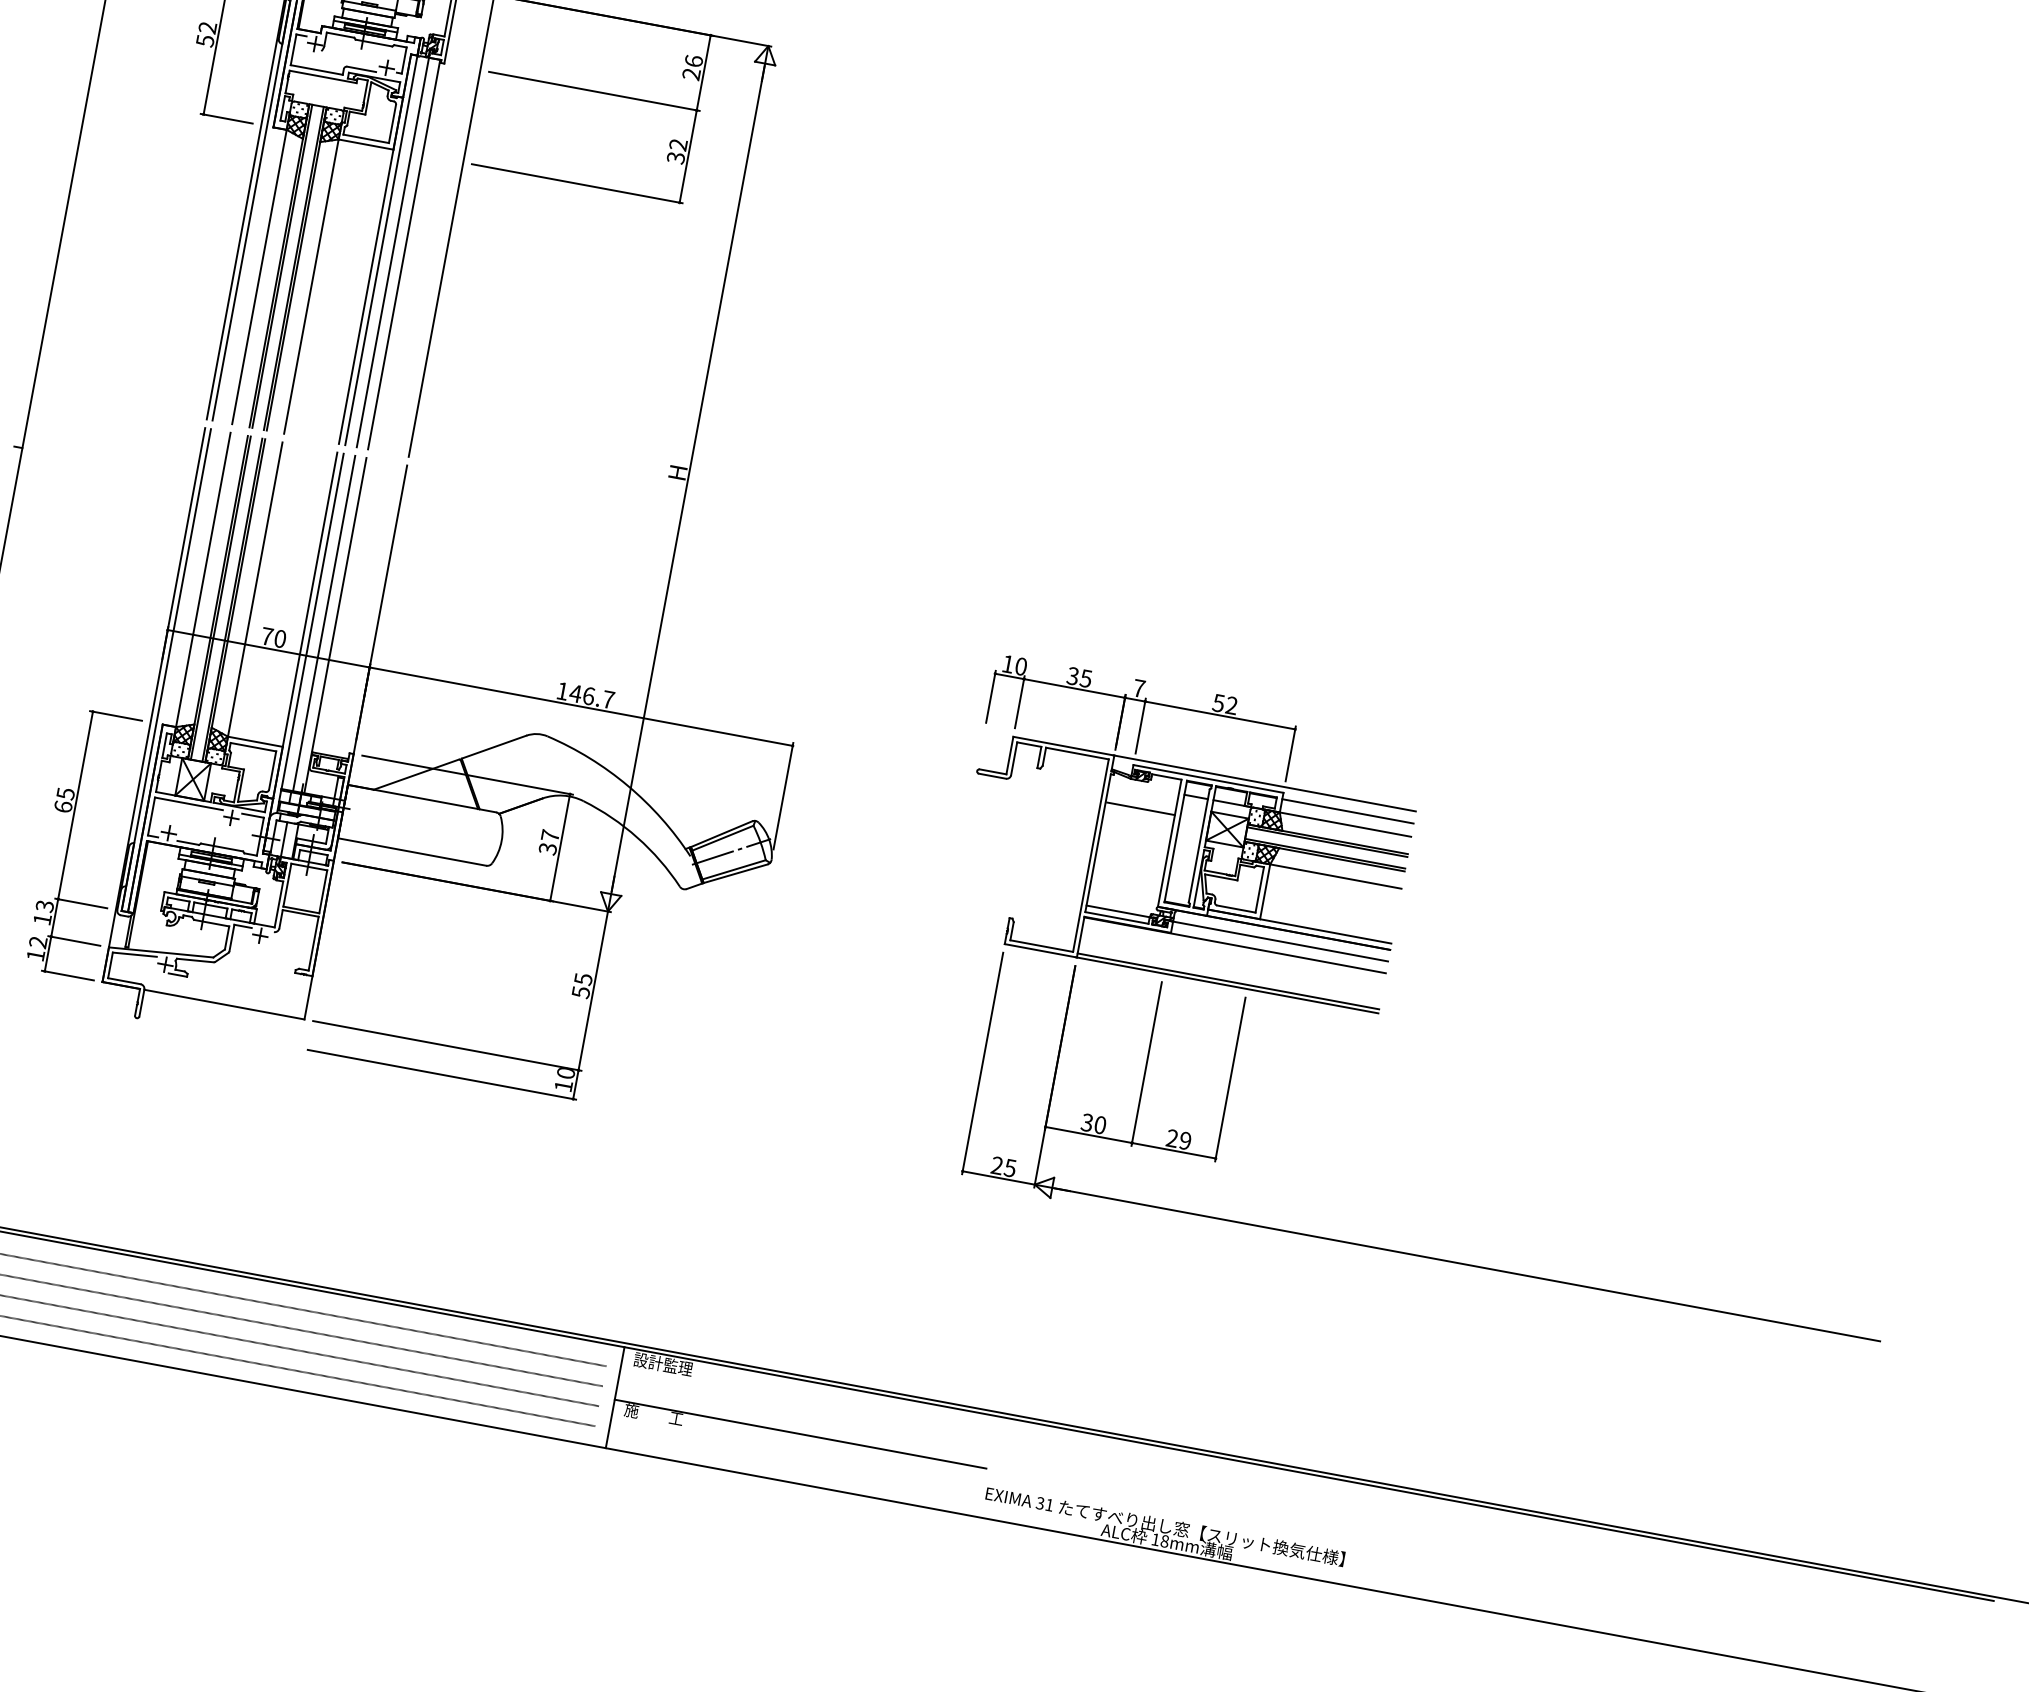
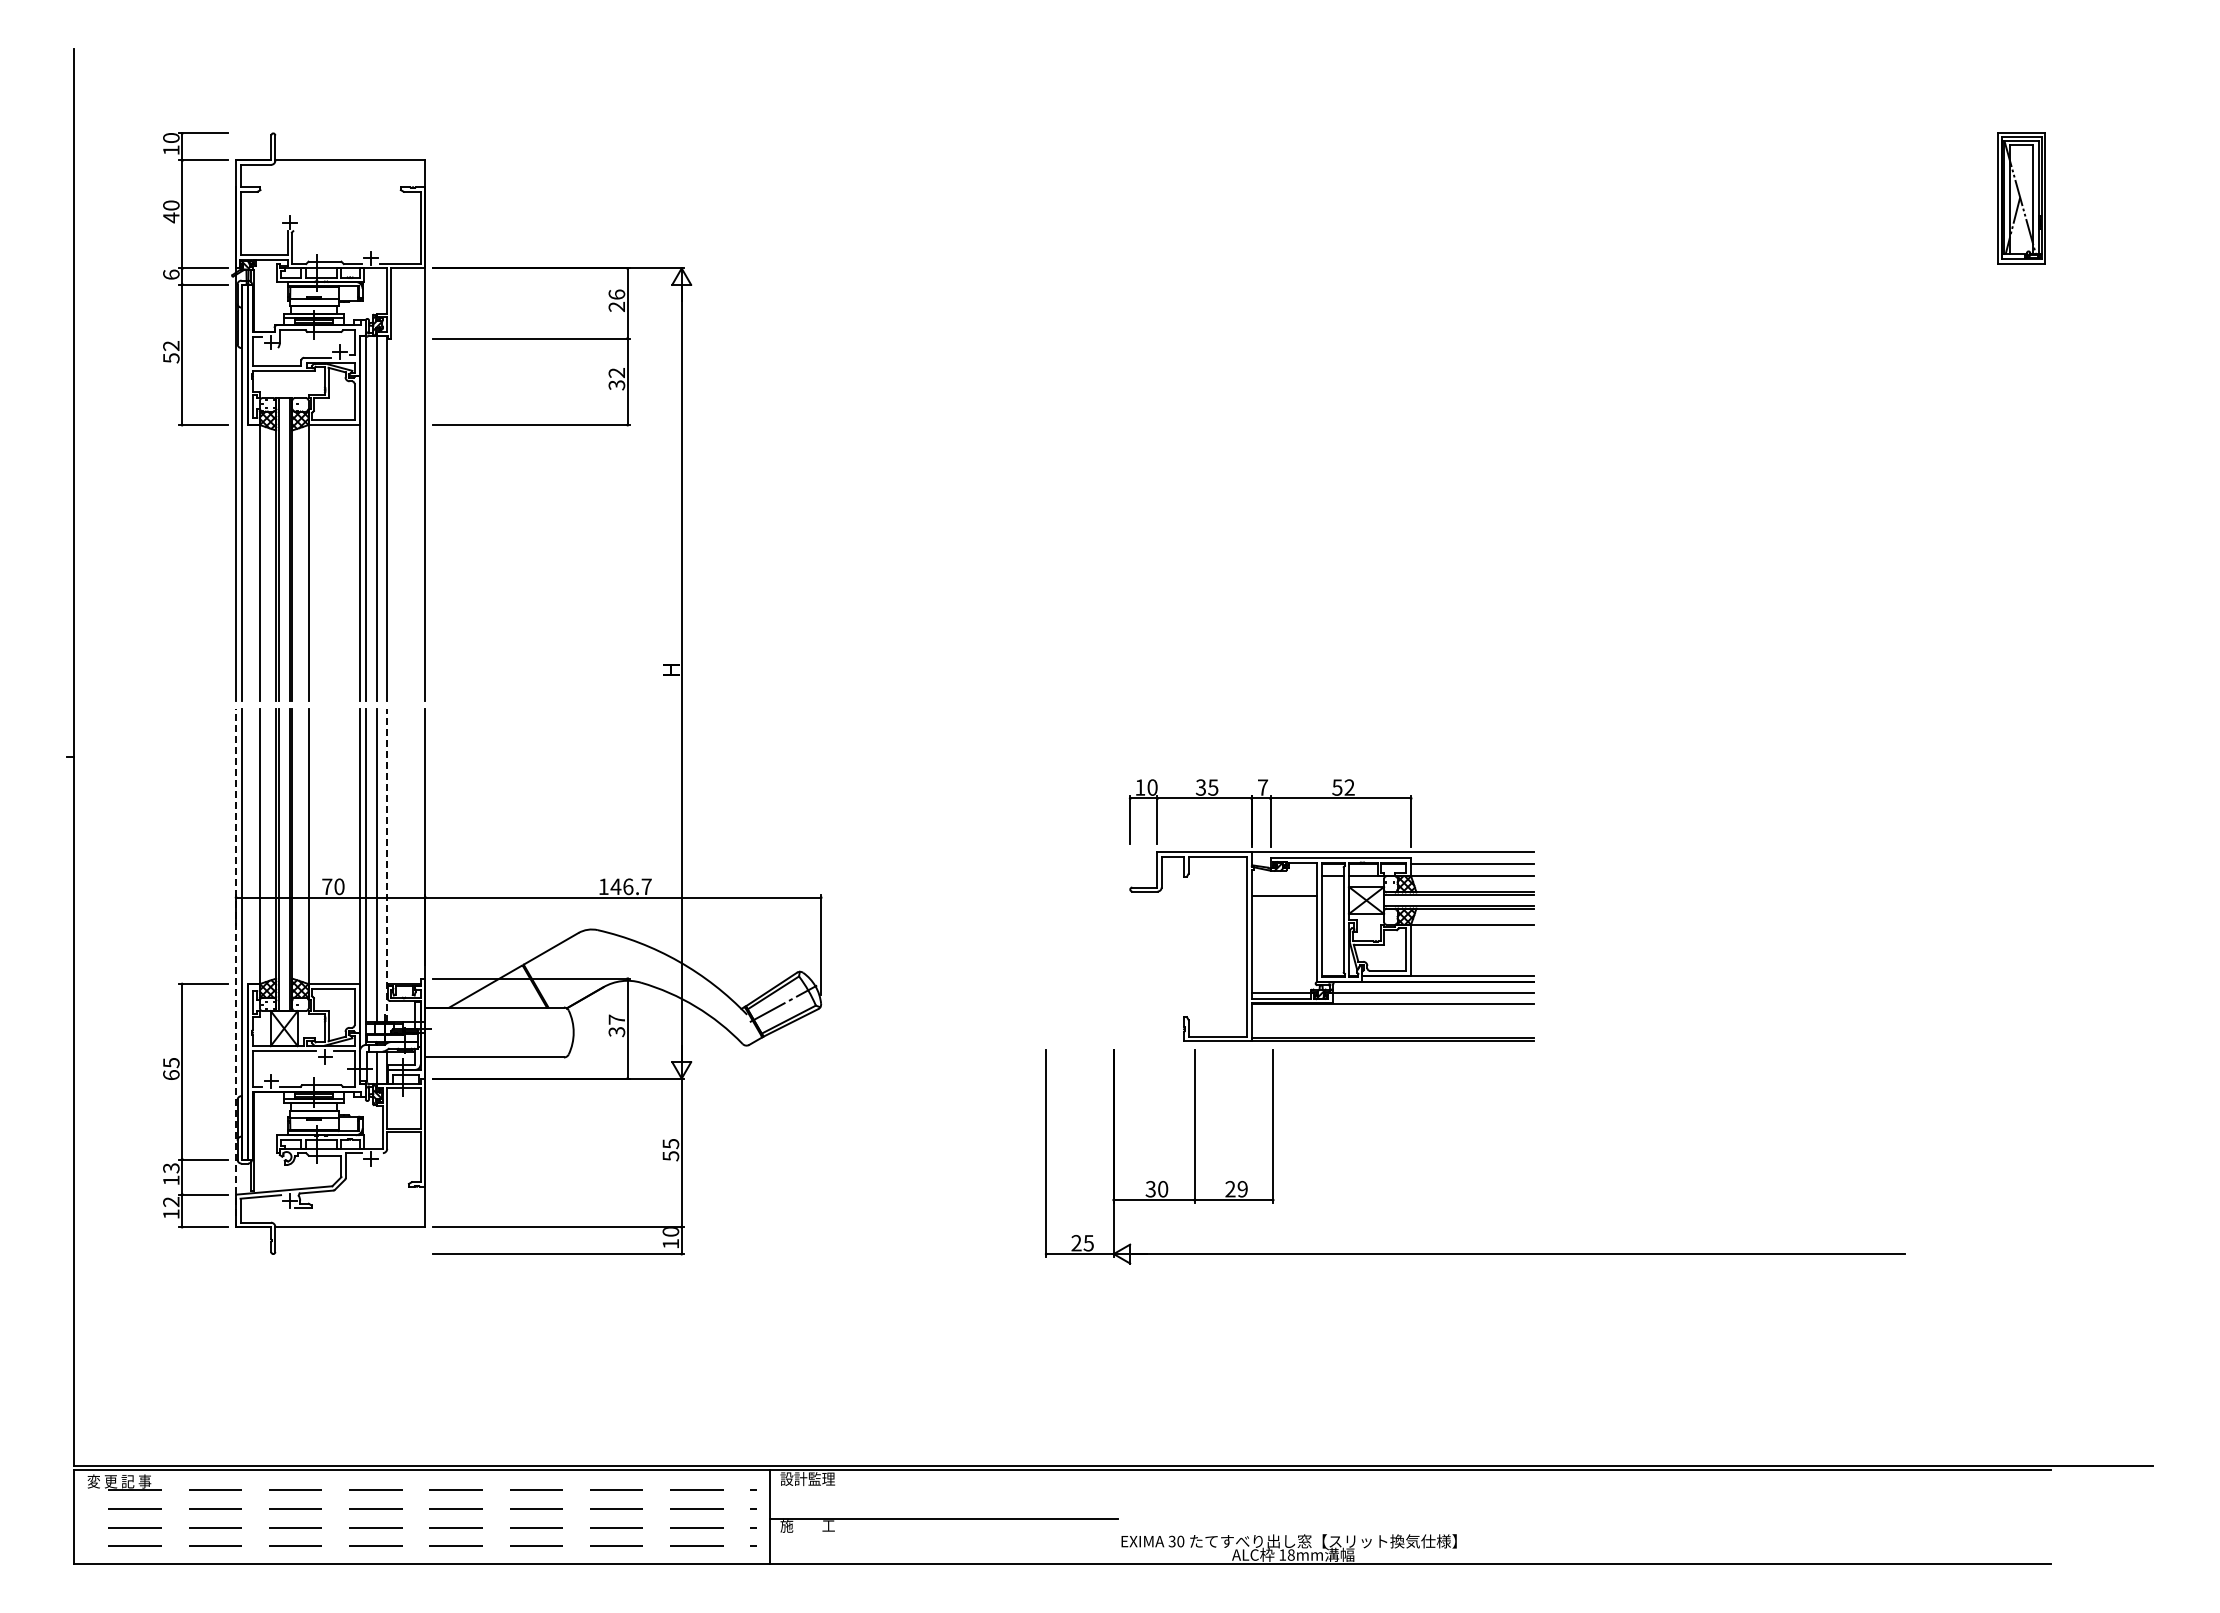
line: (335, 625) -> (387, 865), solid -> dashed
line: (154, 704) -> (236, 967), solid -> dashed
part: (1188, 833) -> (1331, 910), moved
text: (1049, 1504) -> (1180, 1541), 31 -> 30

